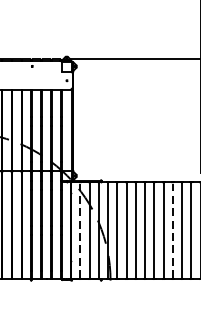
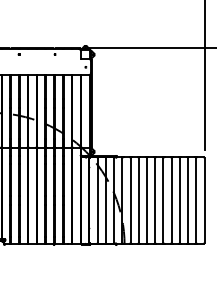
line: (80, 230) -> (97, 200), dashed -> solid
line: (172, 230) -> (179, 200), dashed -> solid

